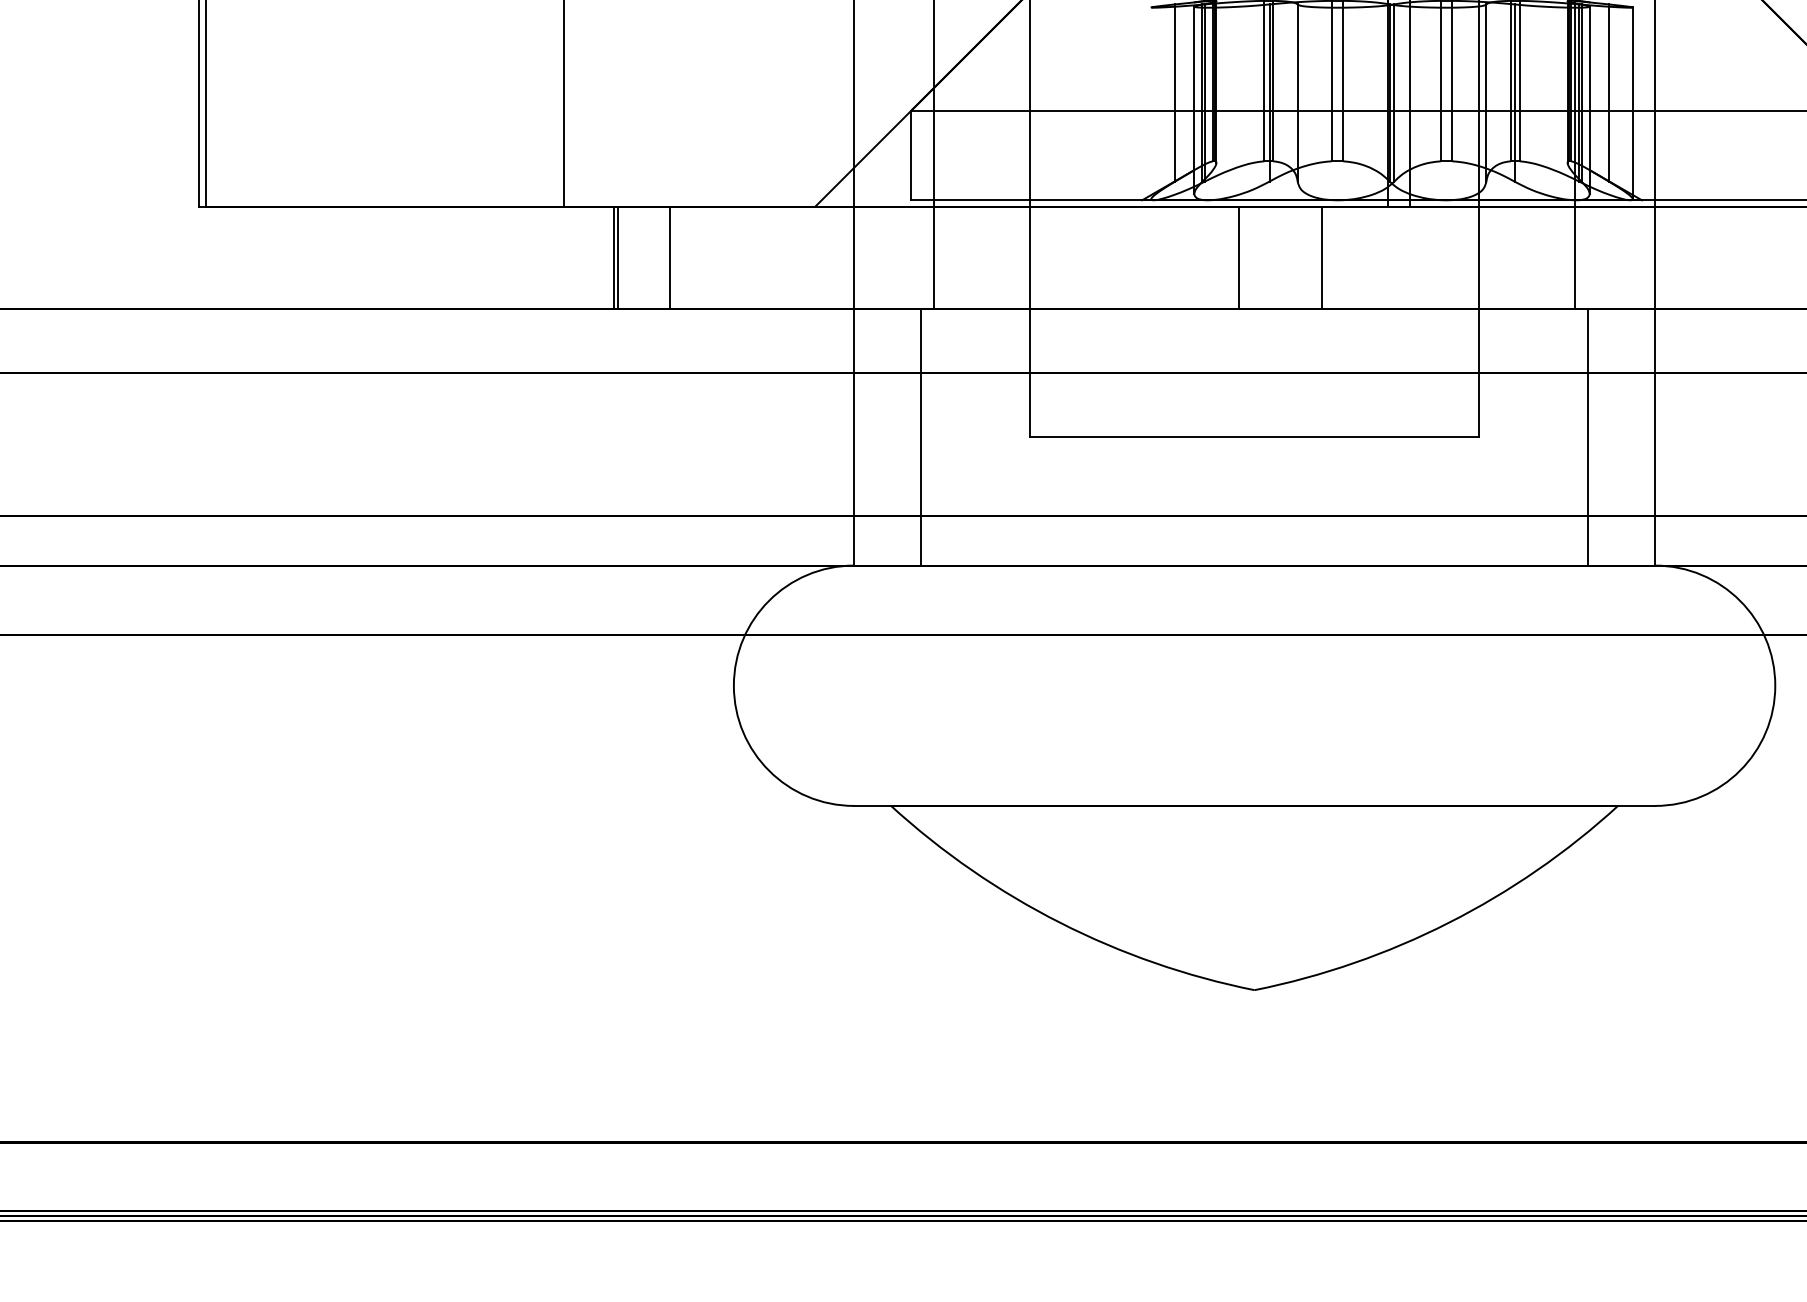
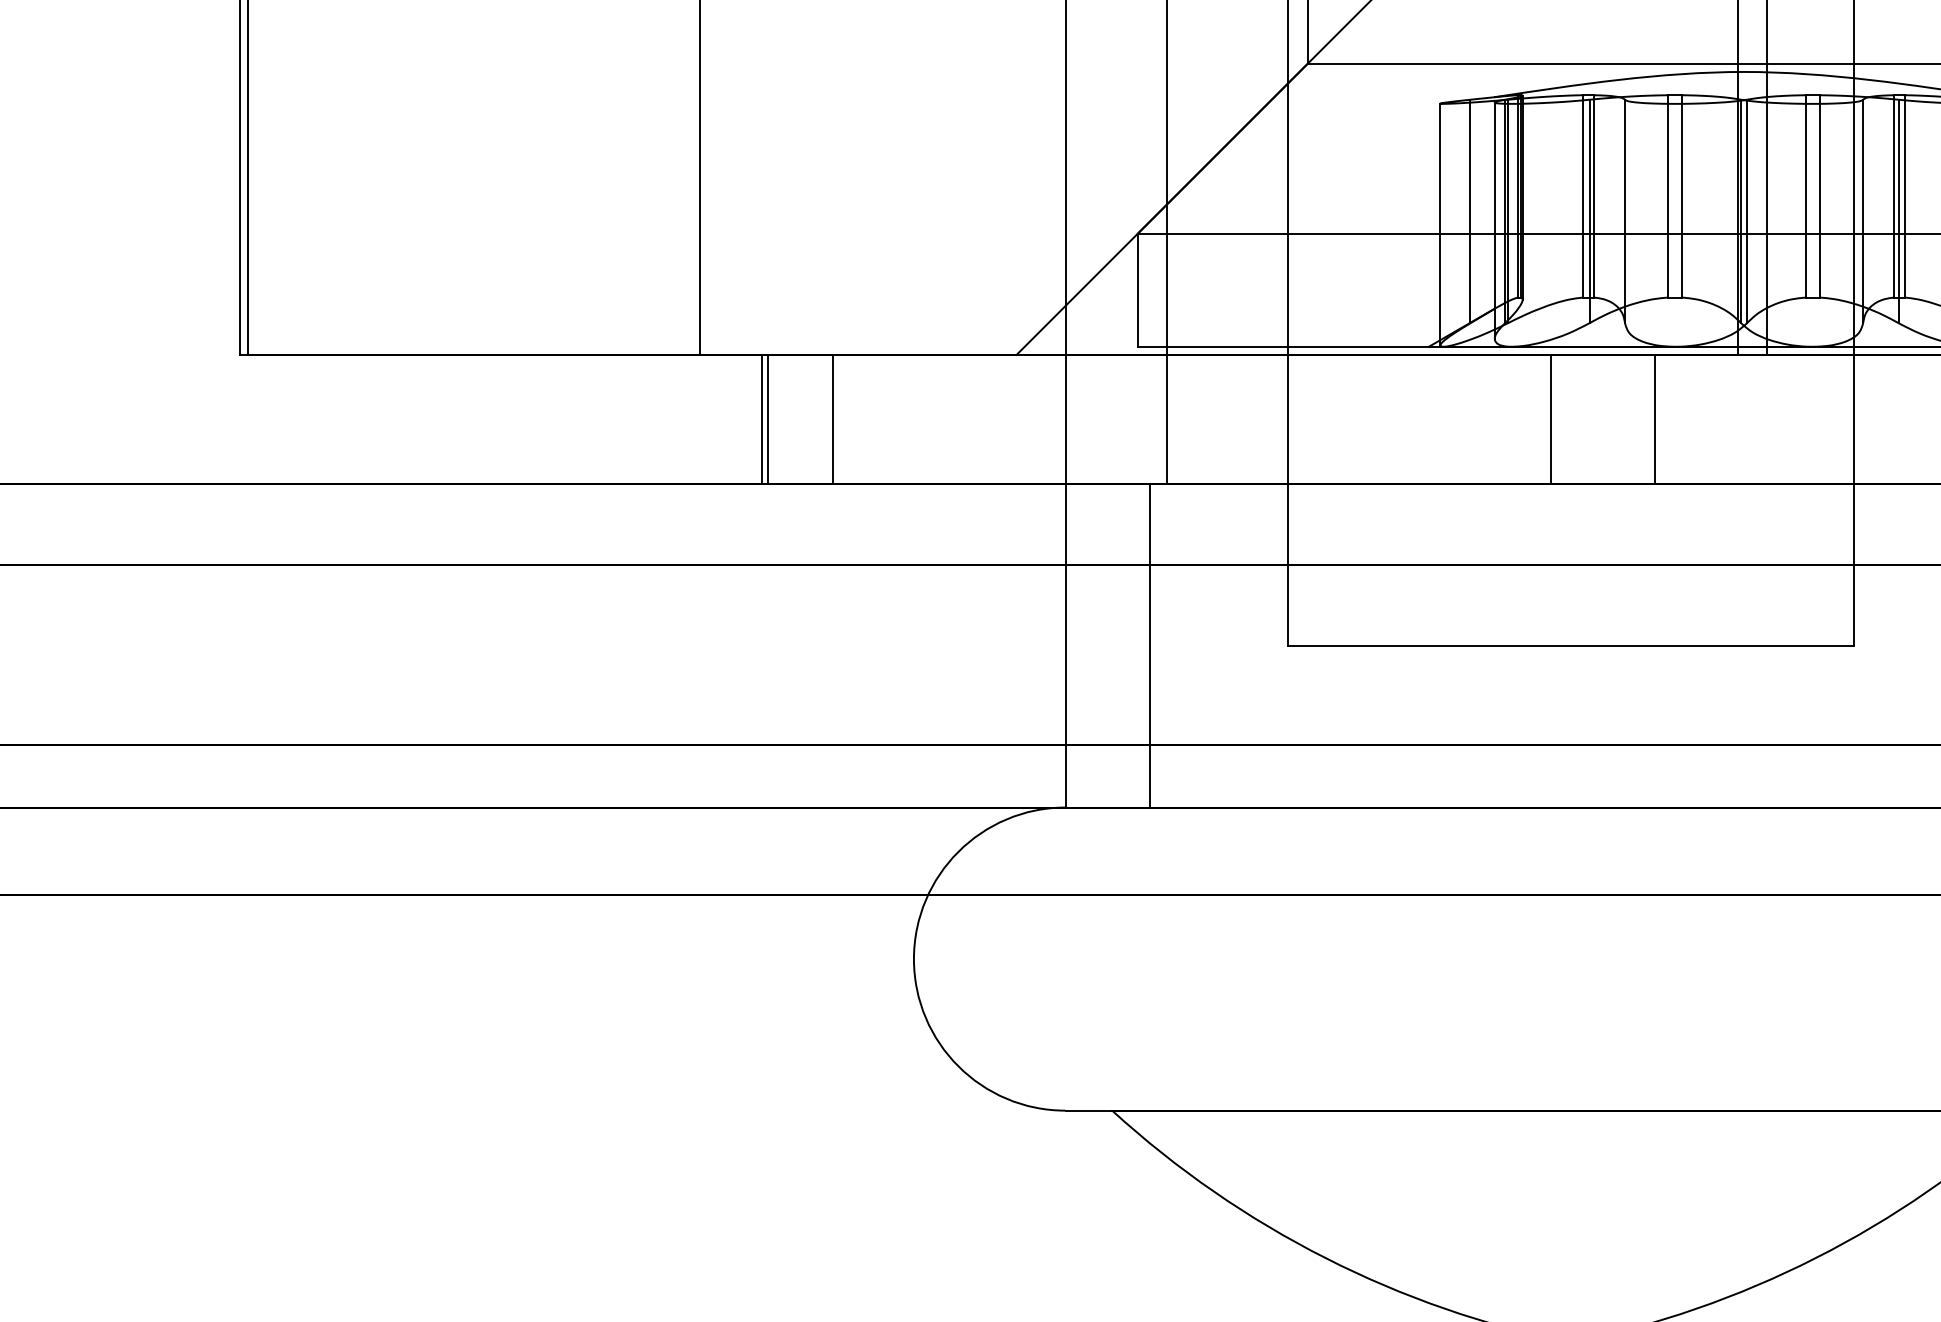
line: (1151, 103) -> (1440, 224), added

